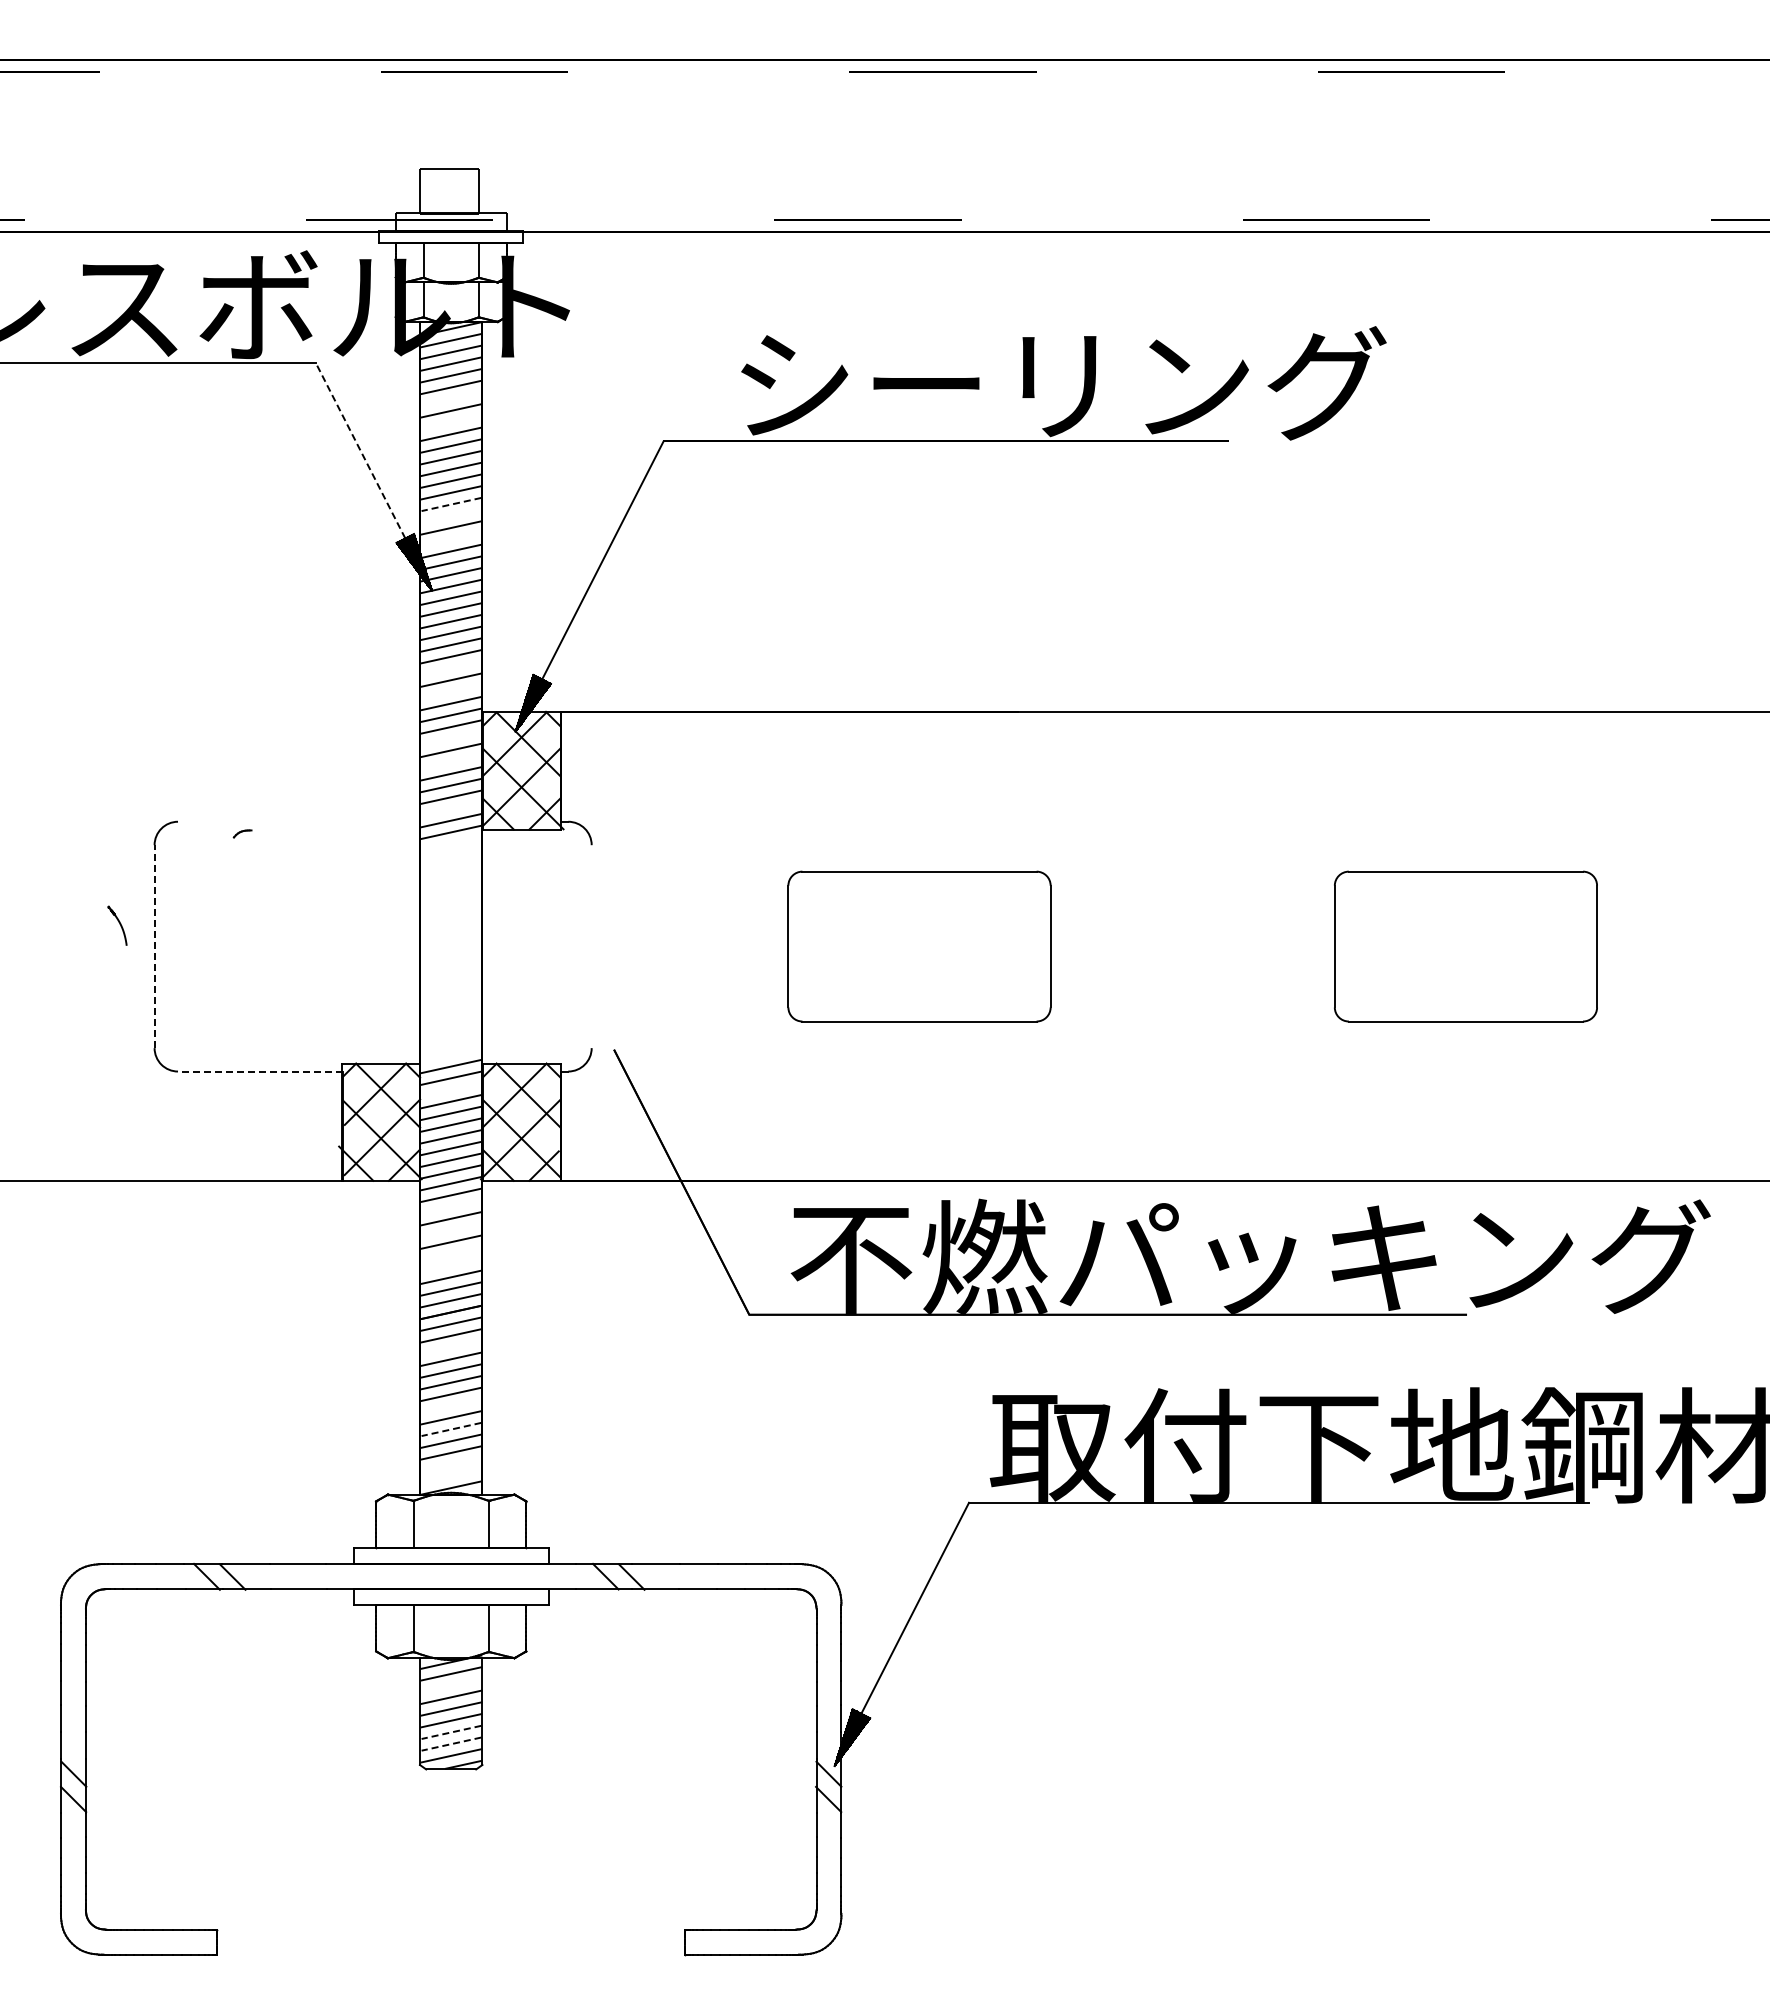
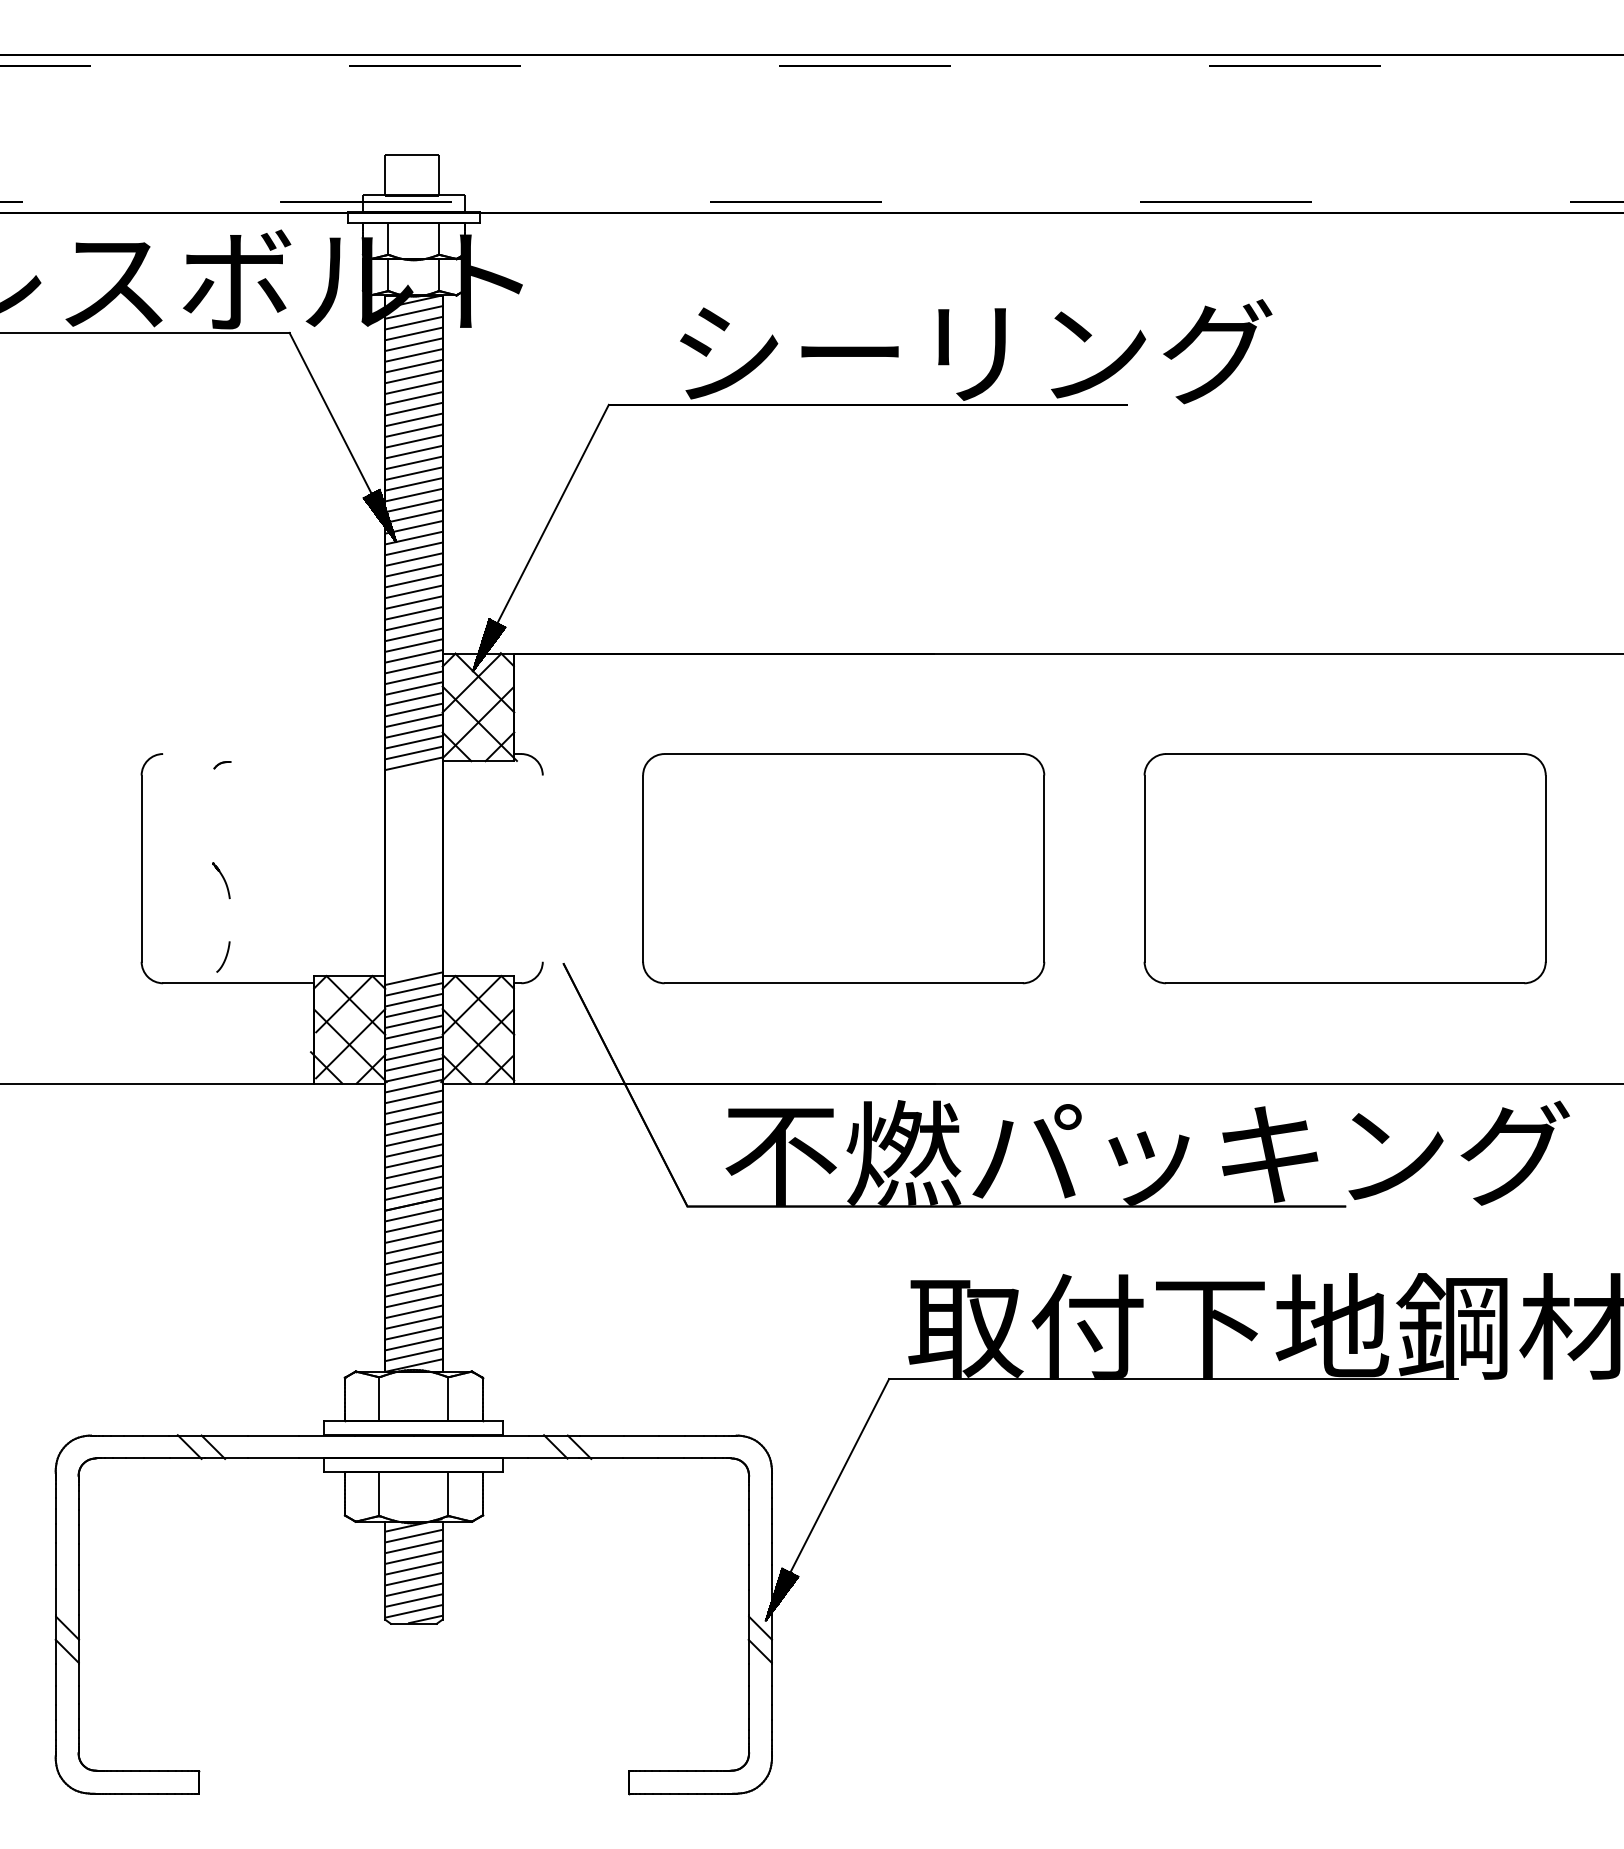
line: (451, 398) -> (414, 365), added
line: (451, 422) -> (414, 387), added
line: (360, 450) -> (330, 413), dashed -> solid
line: (451, 504) -> (414, 462), dashed -> solid
line: (451, 515) -> (414, 472), added
line: (451, 539) -> (414, 494), added
line: (451, 668) -> (414, 613), added
line: (451, 691) -> (414, 634), added
line: (451, 738) -> (414, 677), added
line: (451, 761) -> (414, 698), added
line: (451, 808) -> (414, 741), added
part: (117, 925) -> (221, 880), moved
line: (154, 946) -> (141, 868), dashed -> solid
part: (919, 946) -> (843, 868), size x1.67
part: (1465, 946) -> (1344, 868), size x1.67
curve: (245, 1043) -> (225, 957), added
line: (259, 1071) -> (237, 983), dashed -> solid
line: (451, 1089) -> (414, 999), added
line: (451, 1206) -> (414, 1107), added
line: (451, 1230) -> (414, 1129), added
line: (451, 1253) -> (414, 1150), added
line: (451, 1265) -> (414, 1161), added
line: (451, 1347) -> (414, 1236), added
line: (451, 1405) -> (414, 1289), added
line: (451, 1429) -> (414, 1311), dashed -> solid
line: (451, 1464) -> (414, 1343), added
line: (451, 1475) -> (414, 1354), added
line: (451, 1685) -> (414, 1546), added
line: (451, 1732) -> (414, 1589), dashed -> solid
line: (451, 1744) -> (414, 1600), dashed -> solid

